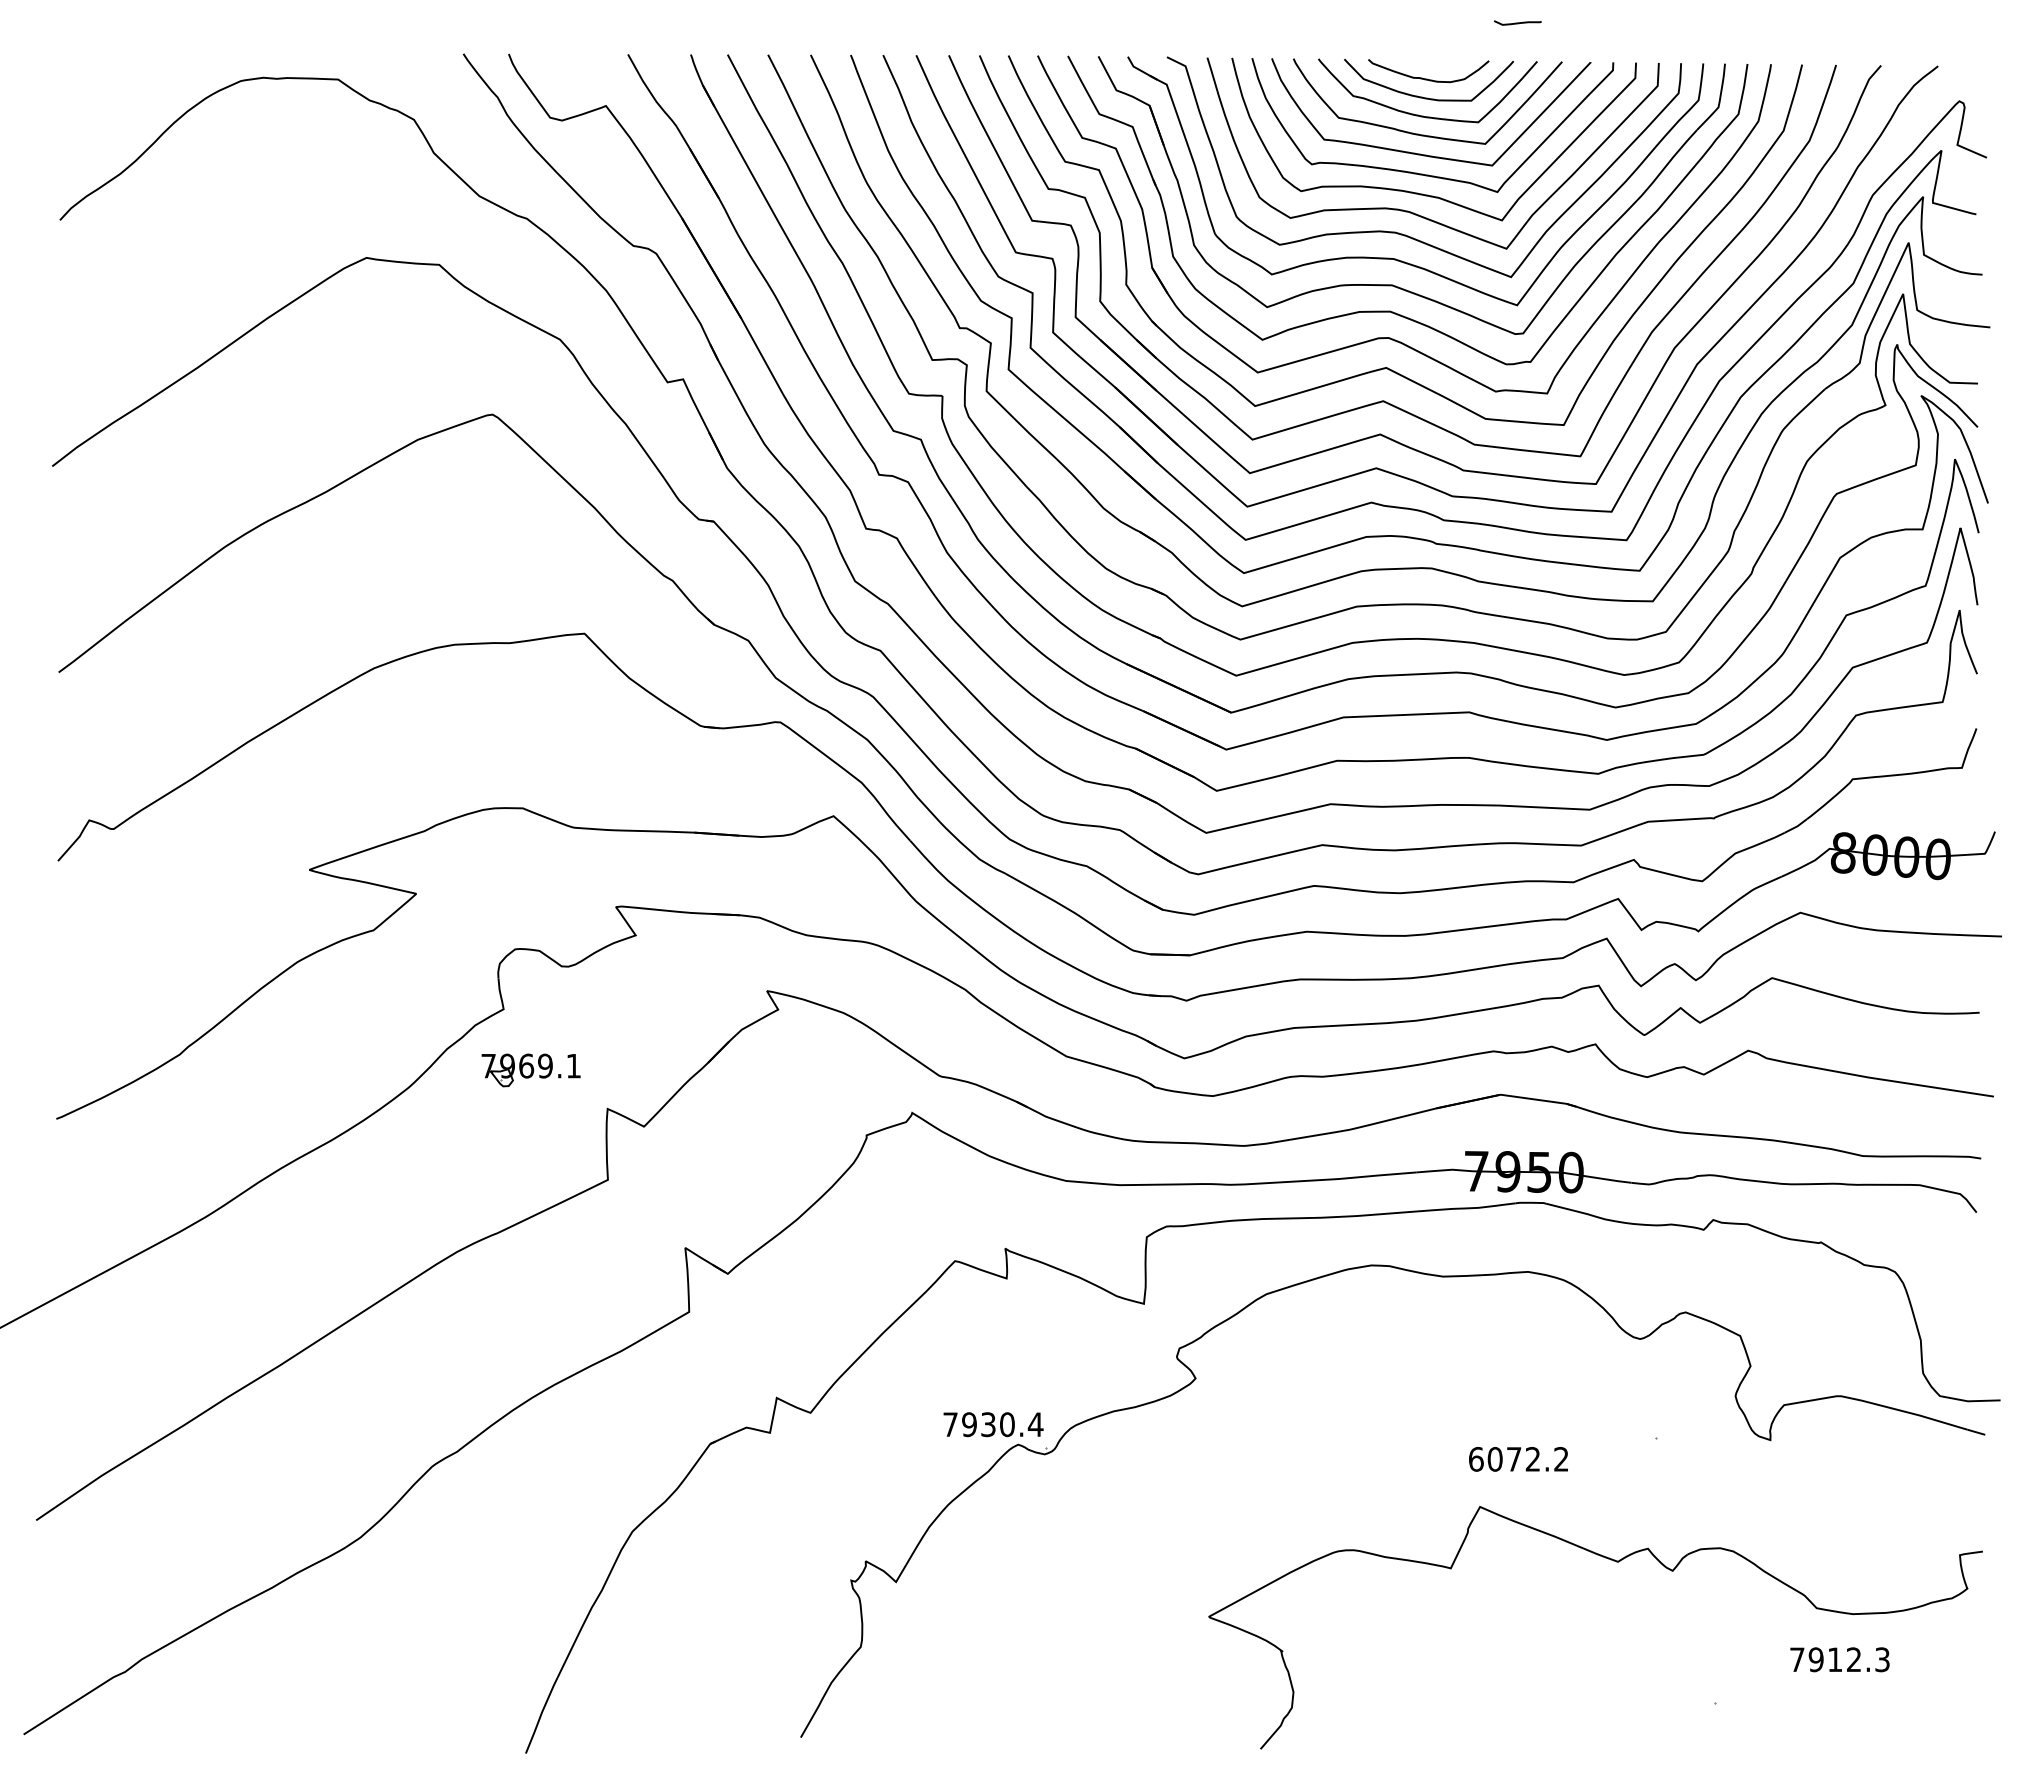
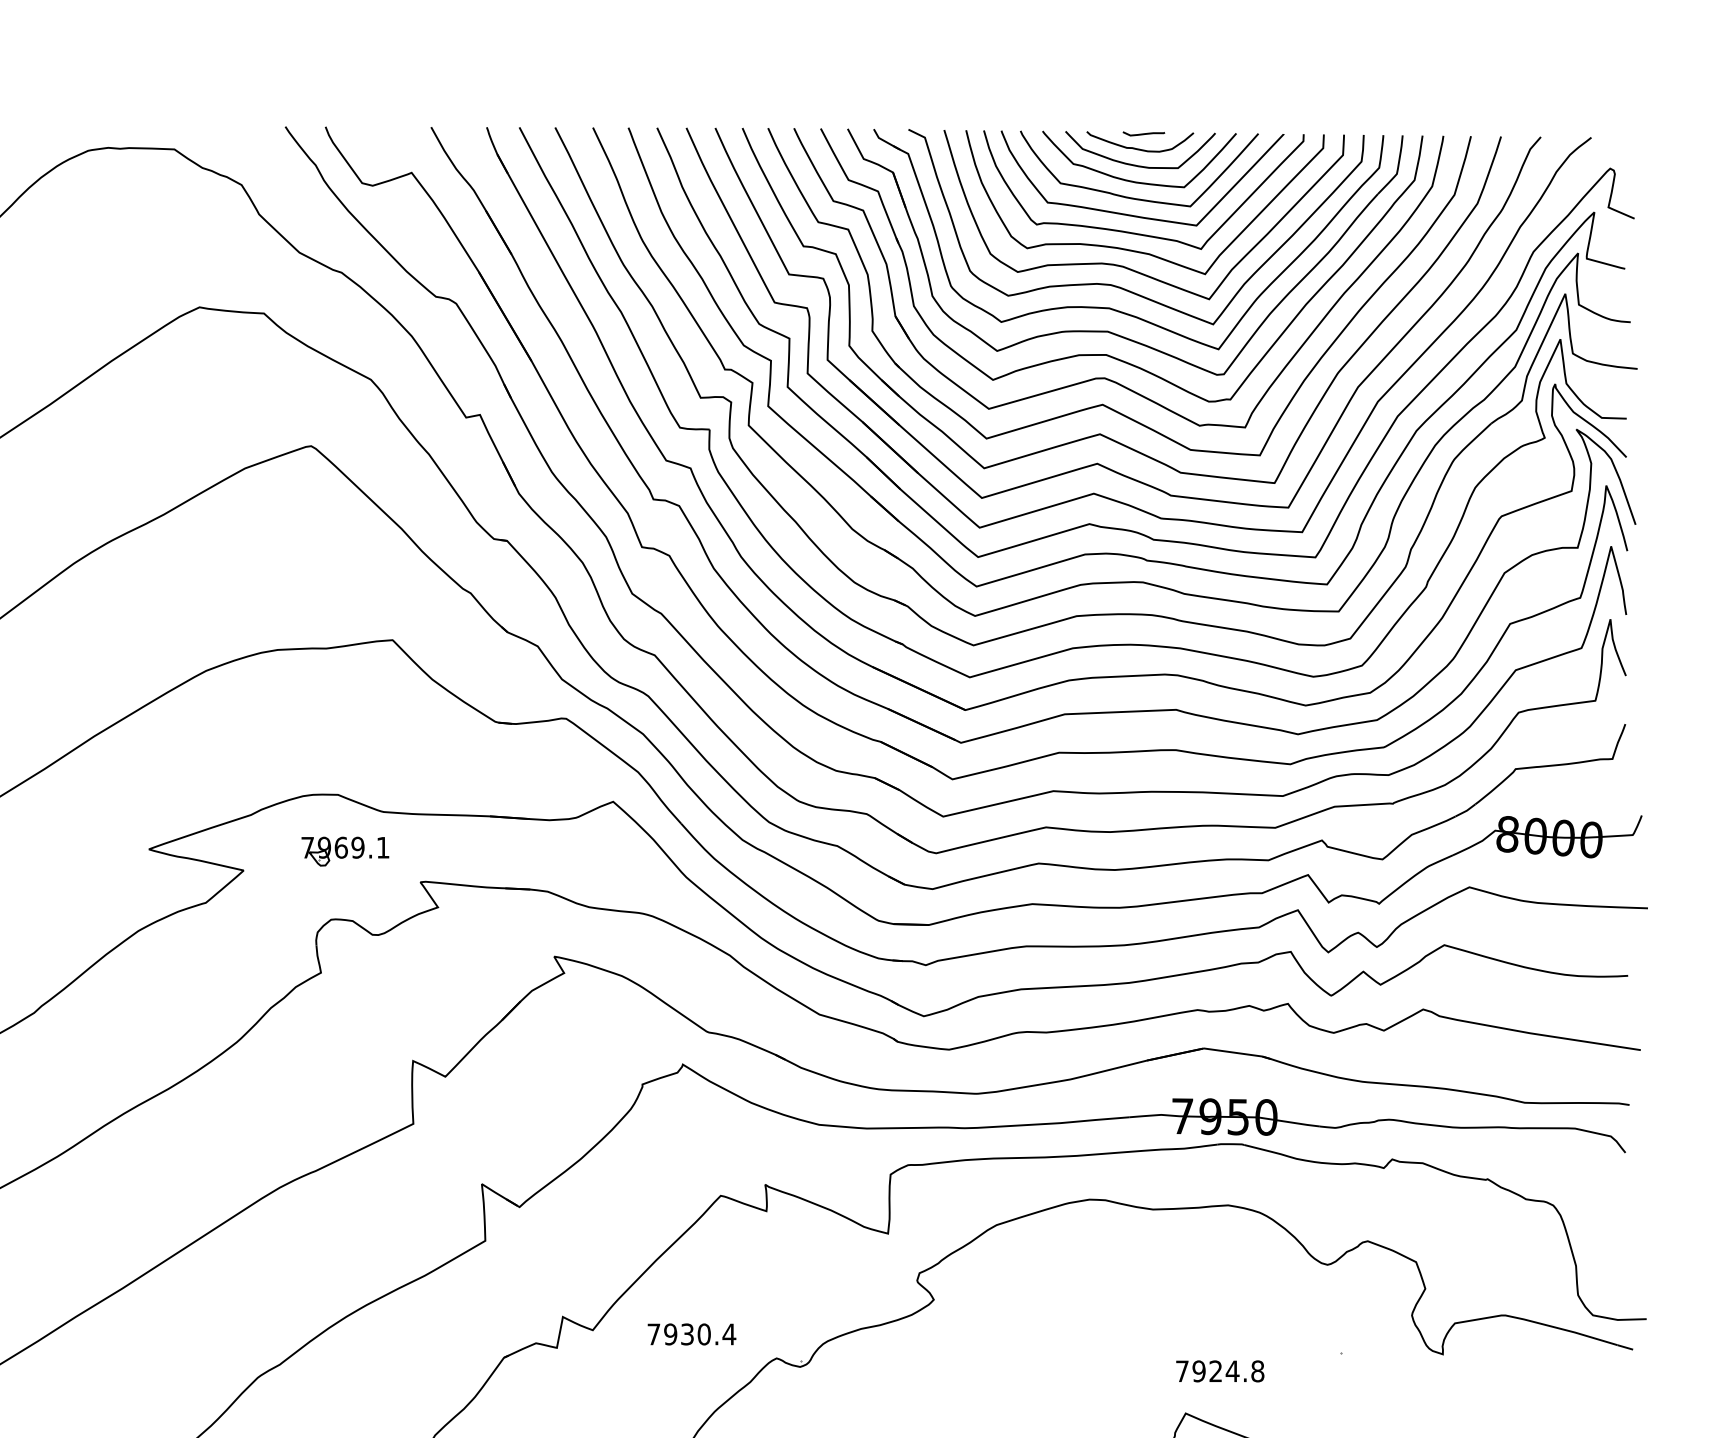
curve: (1517, 22) -> (1143, 133), moved
part: (530, 1070) -> (344, 851), moved
text: (993, 1424) -> (691, 1334), moved
text: (1518, 1459) -> (1219, 1371), 6072.2 -> 7924.8

